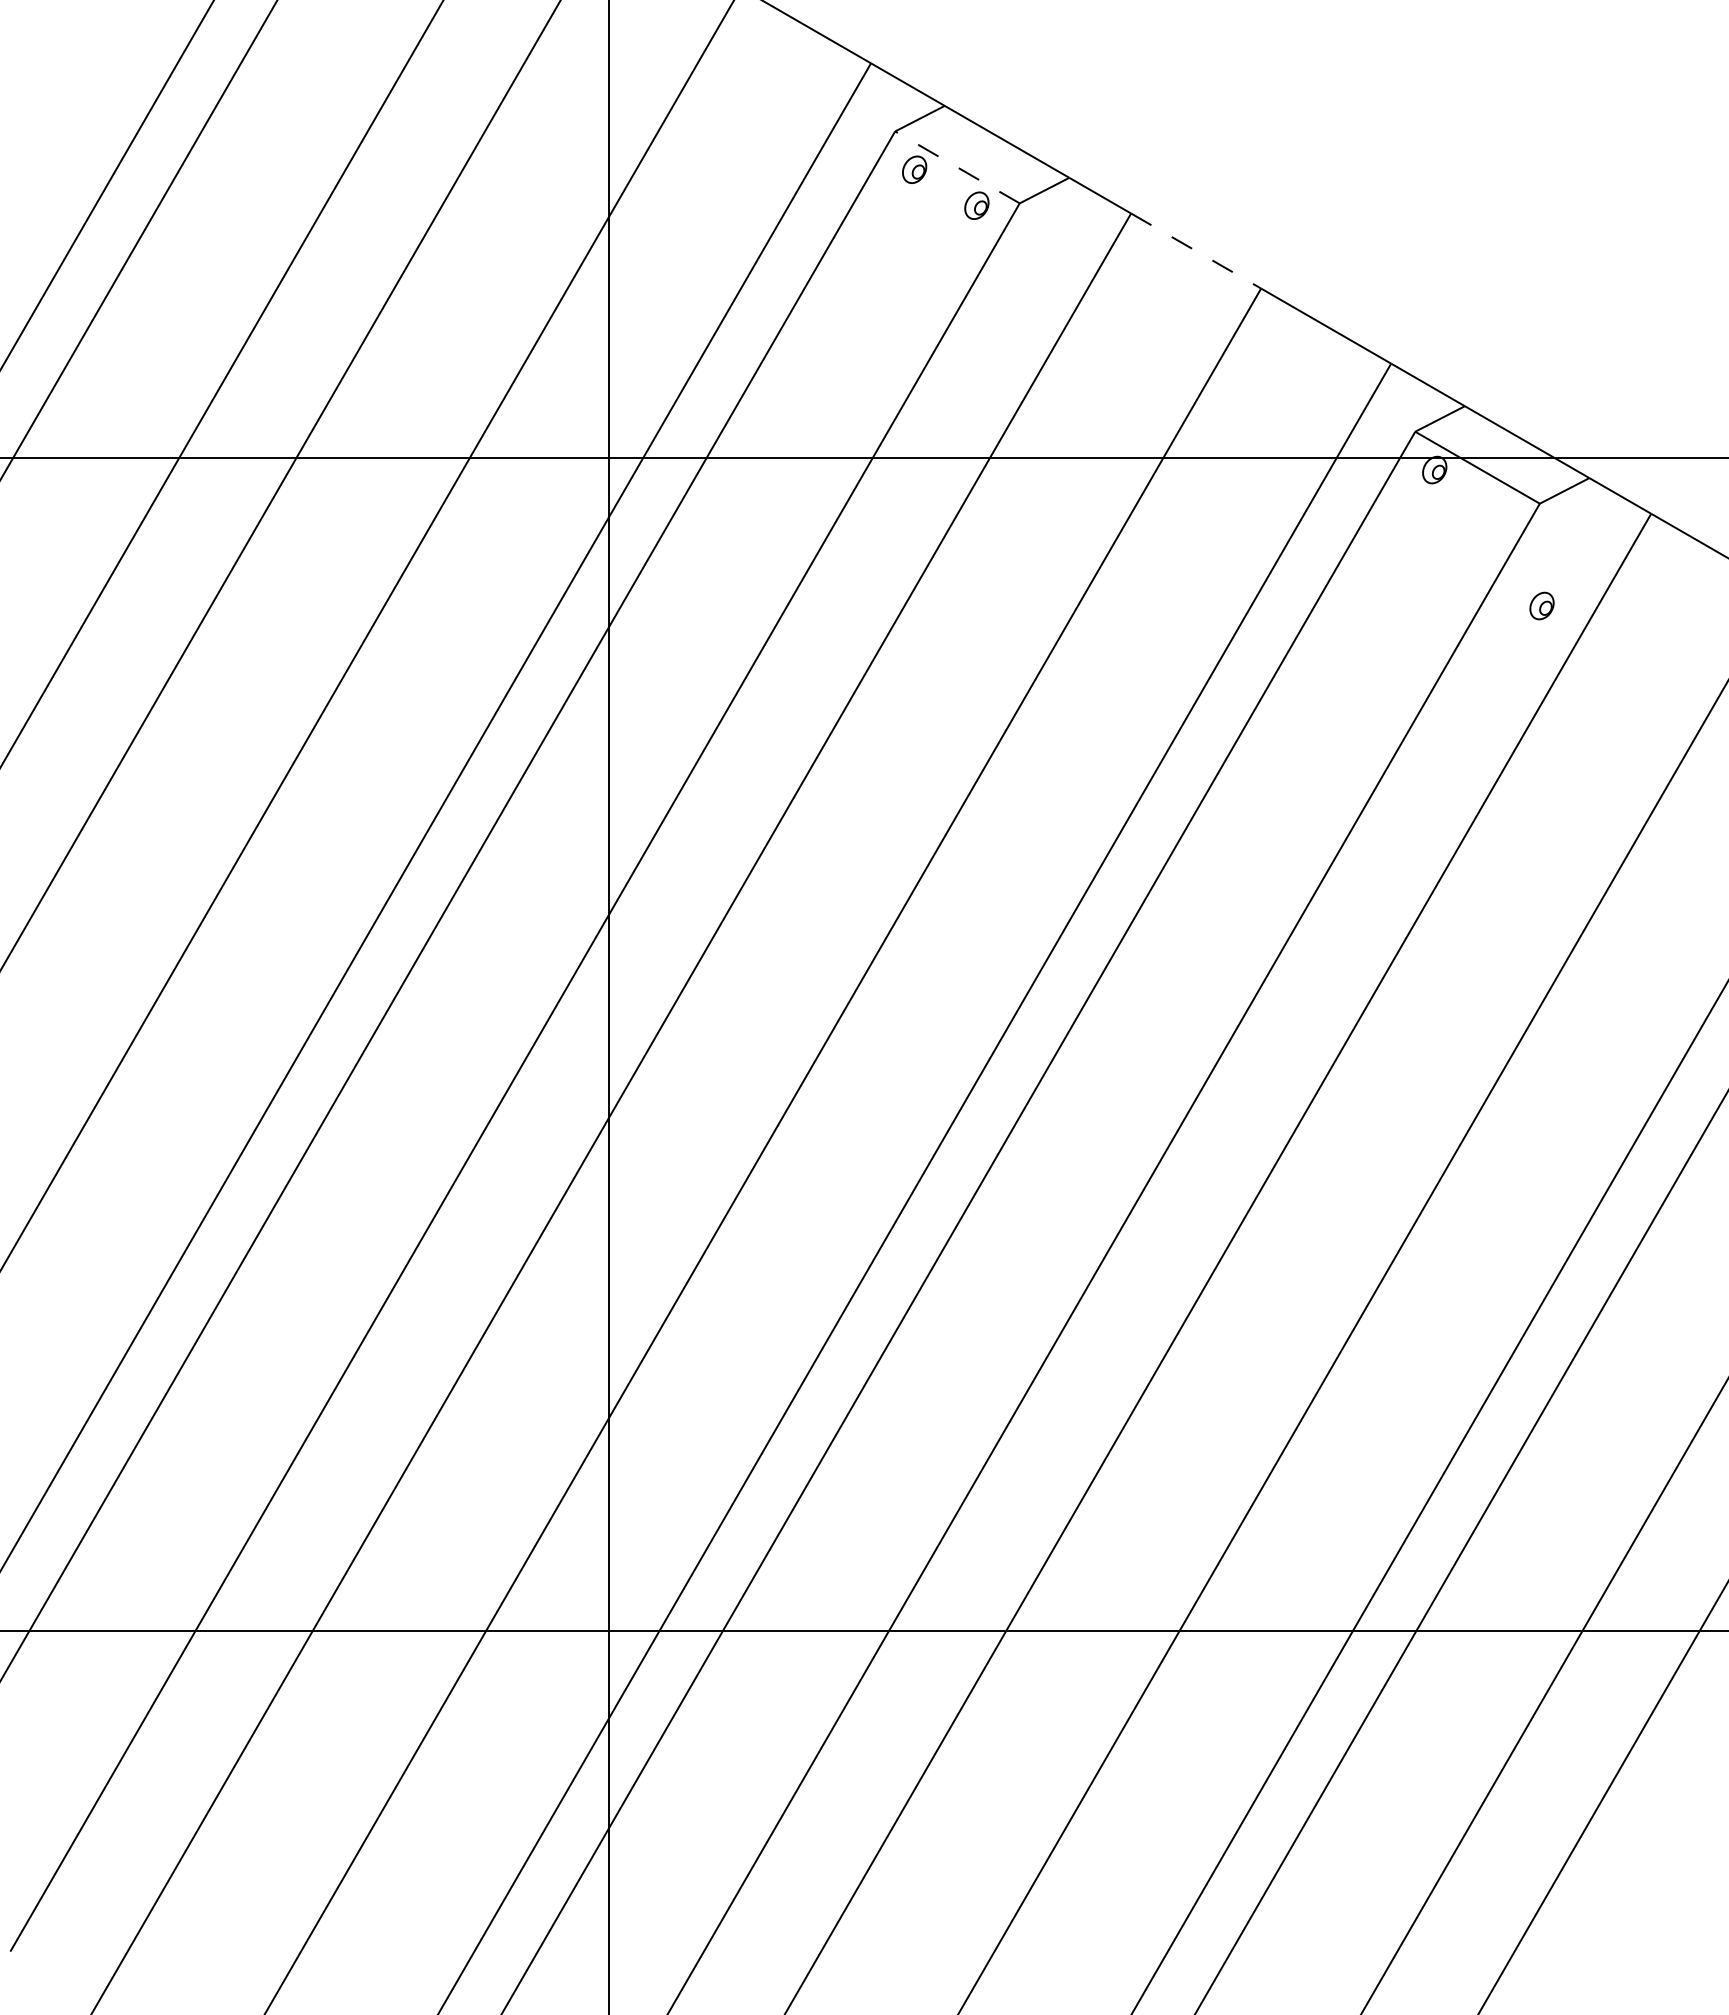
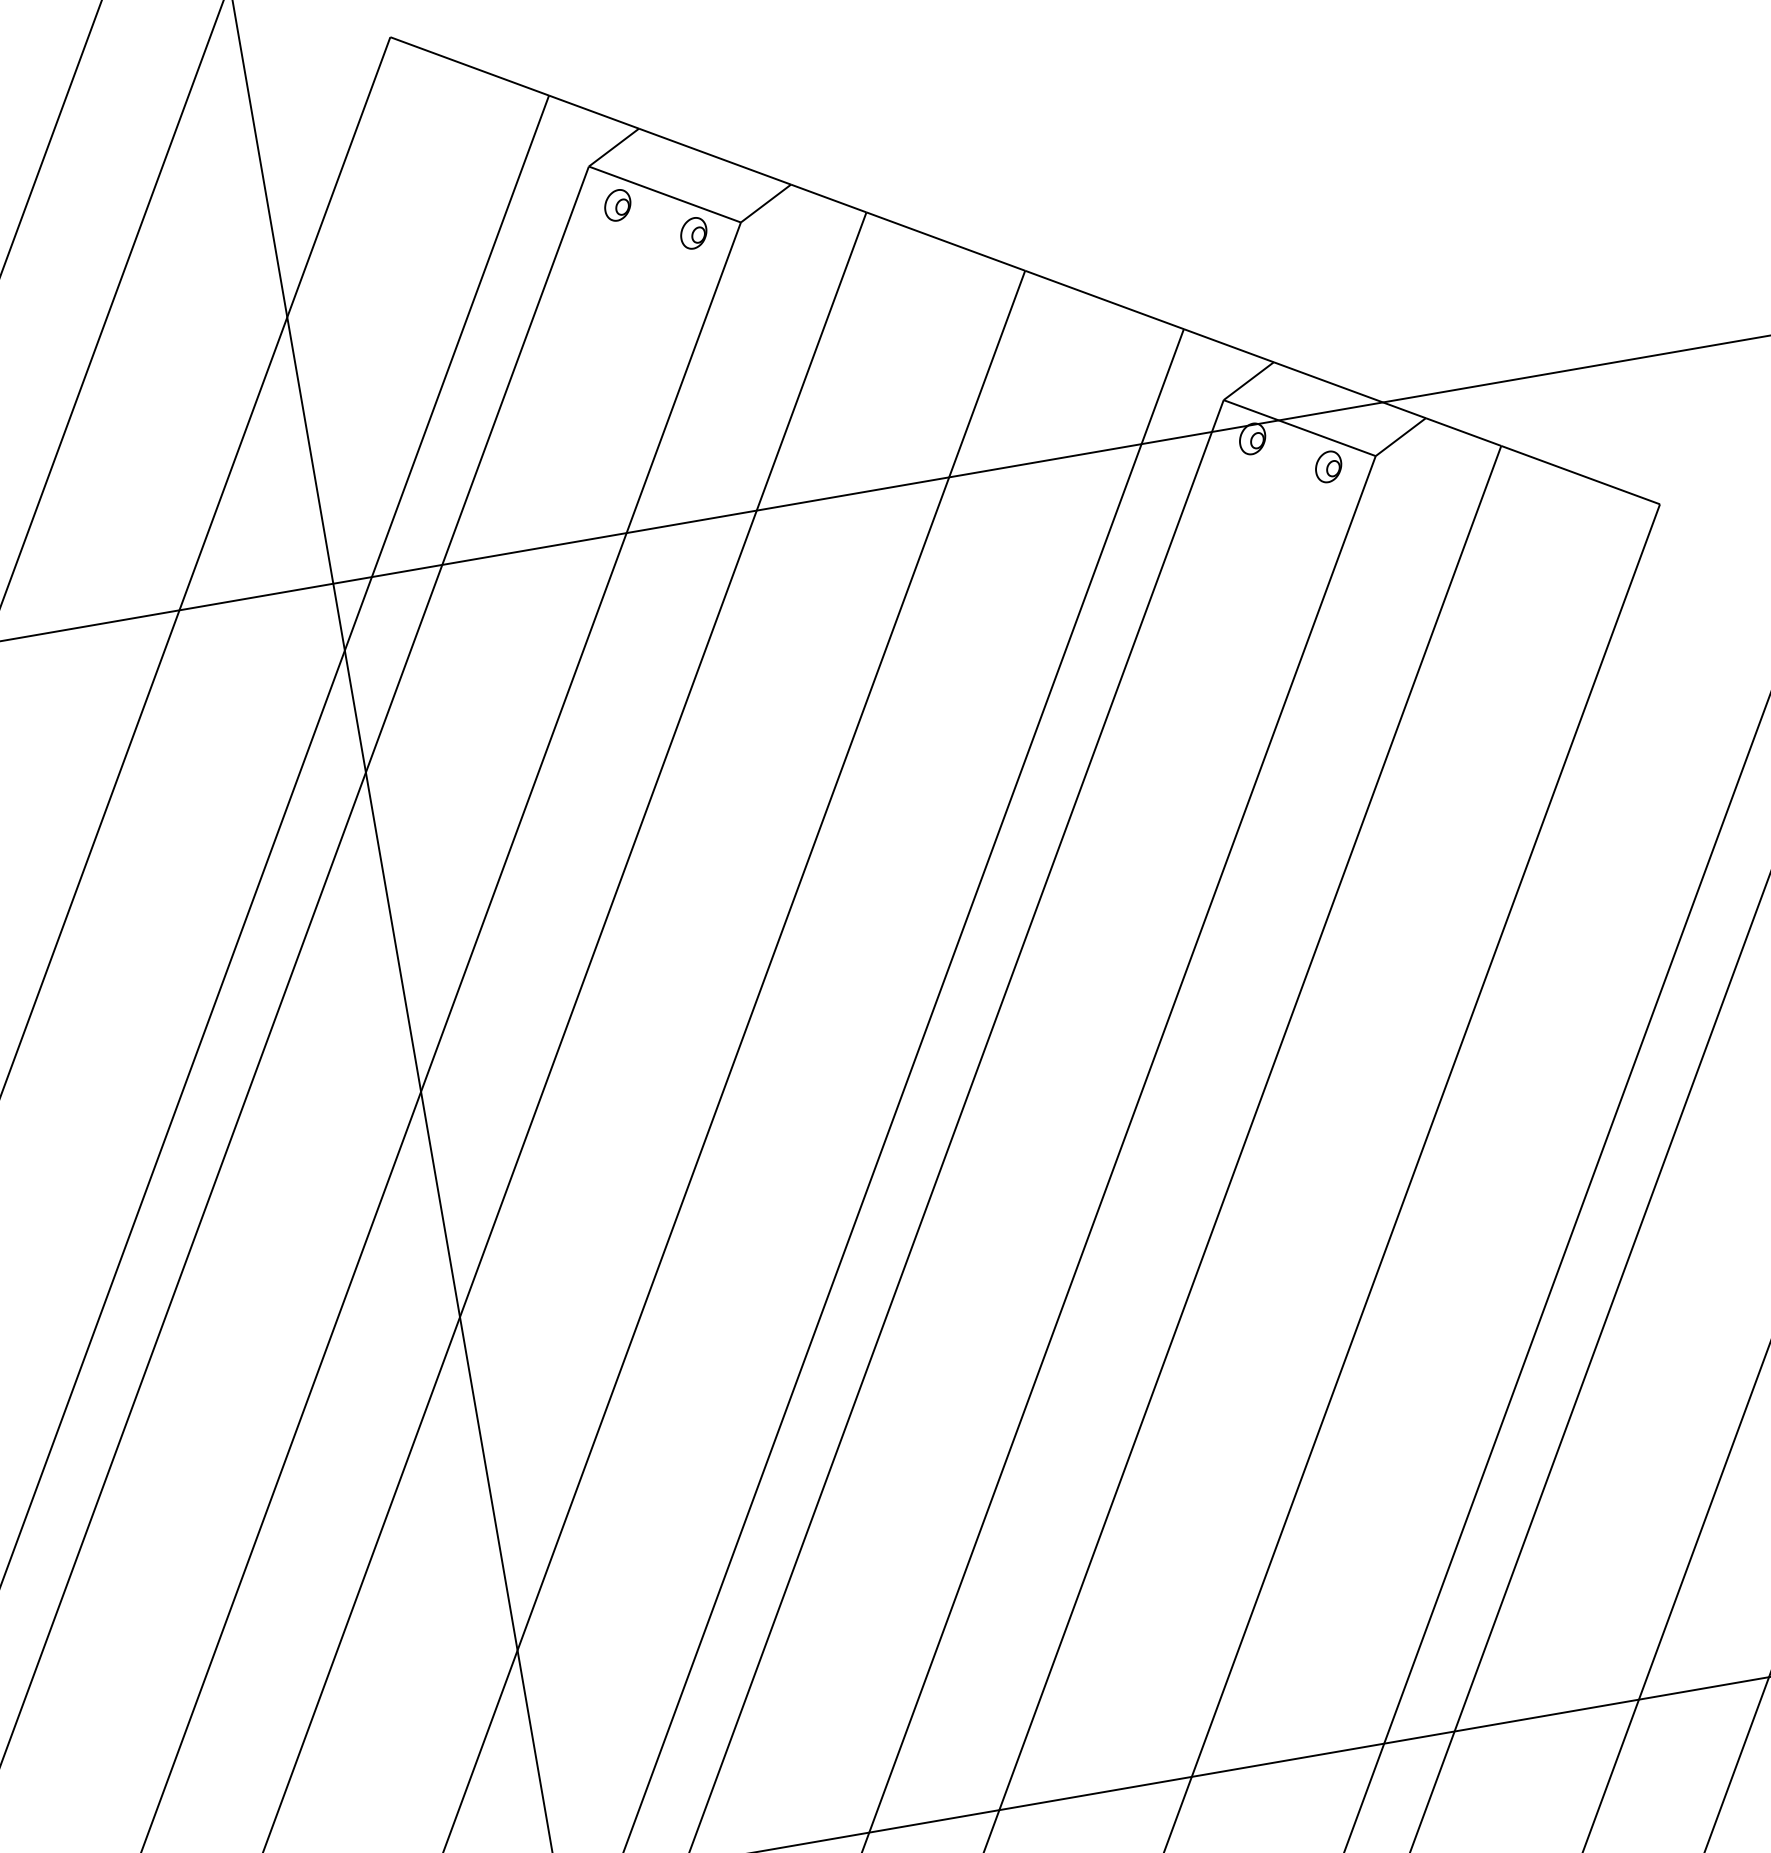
line: (957, 167) -> (664, 194), dashed -> solid
line: (1196, 251) -> (946, 242), dashed -> solid
part: (1541, 605) -> (1327, 466), moved

